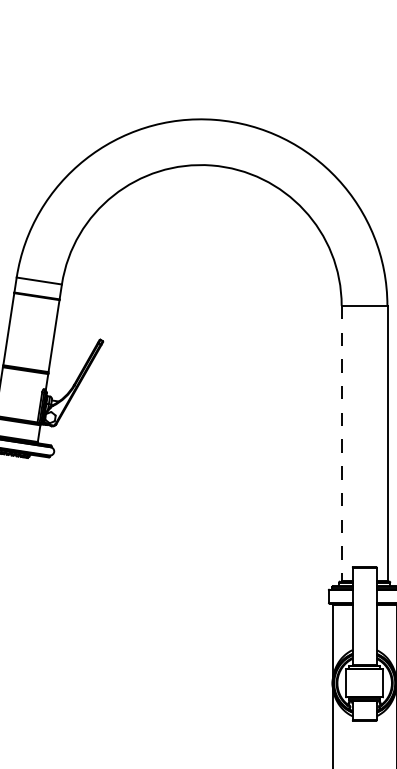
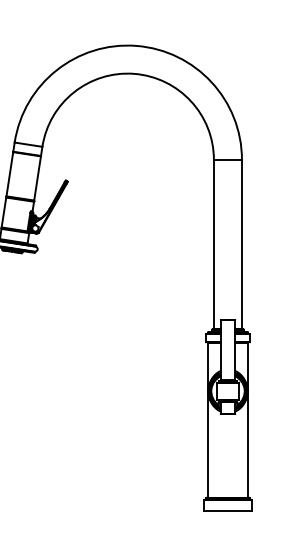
line: (342, 443) -> (214, 244), dashed -> solid

